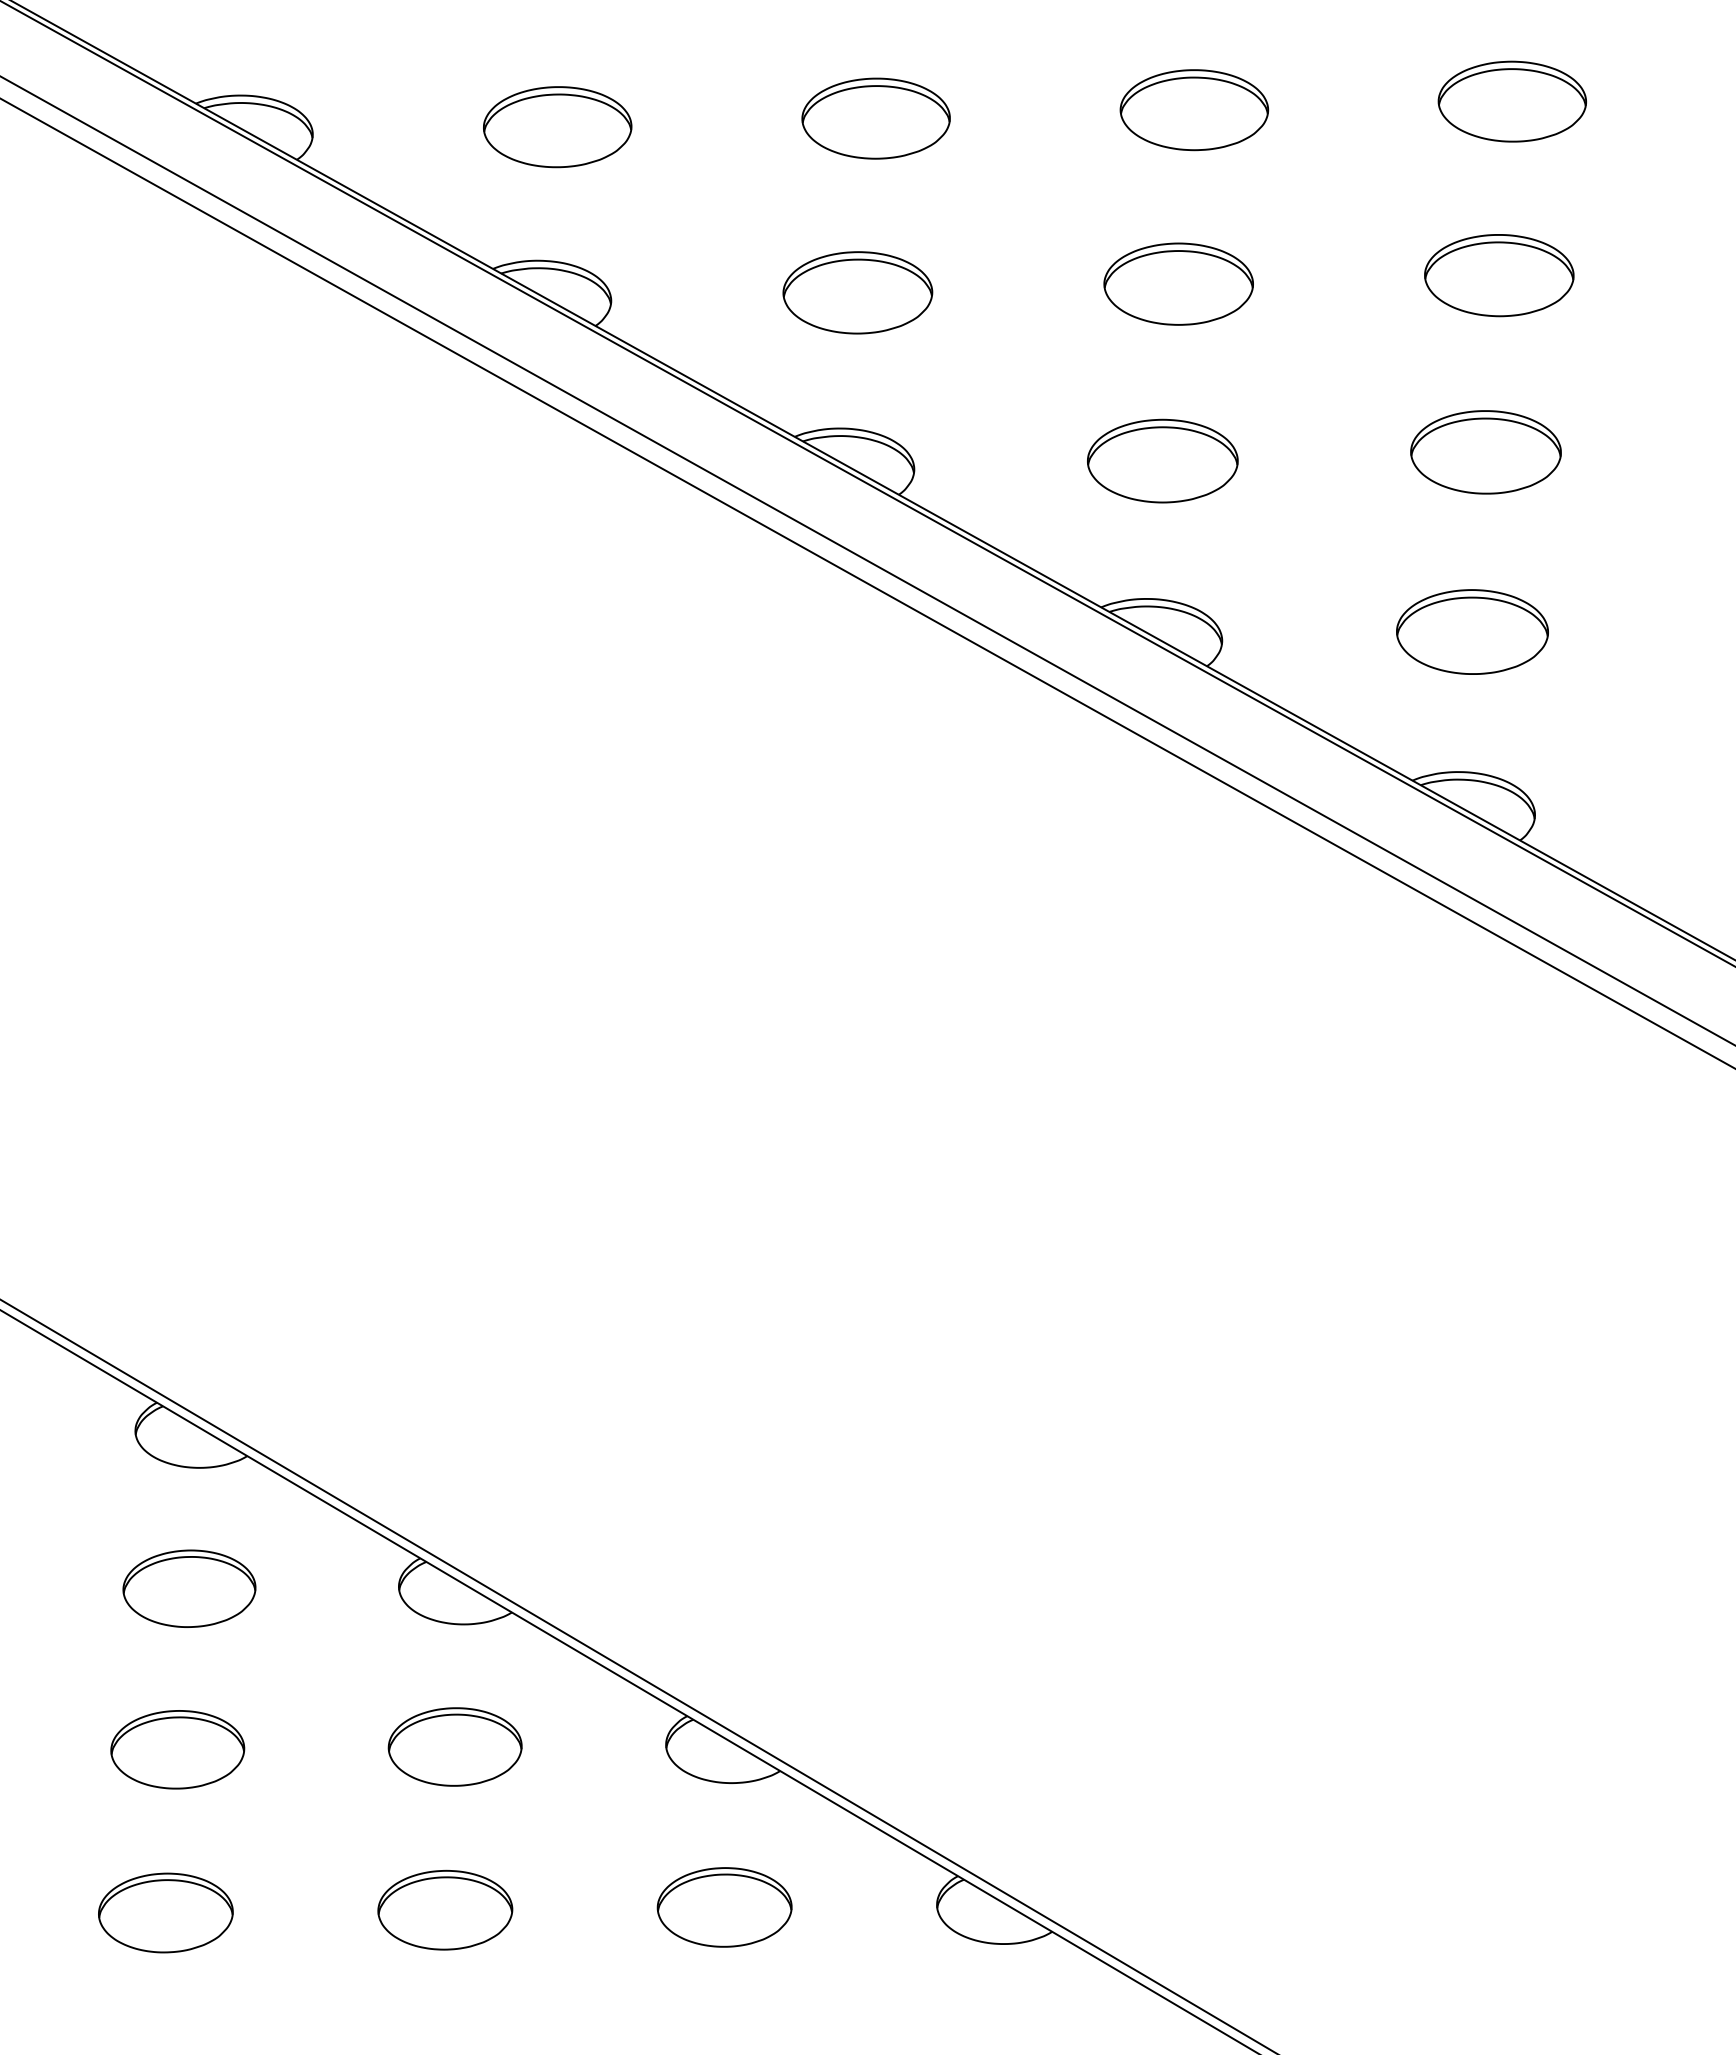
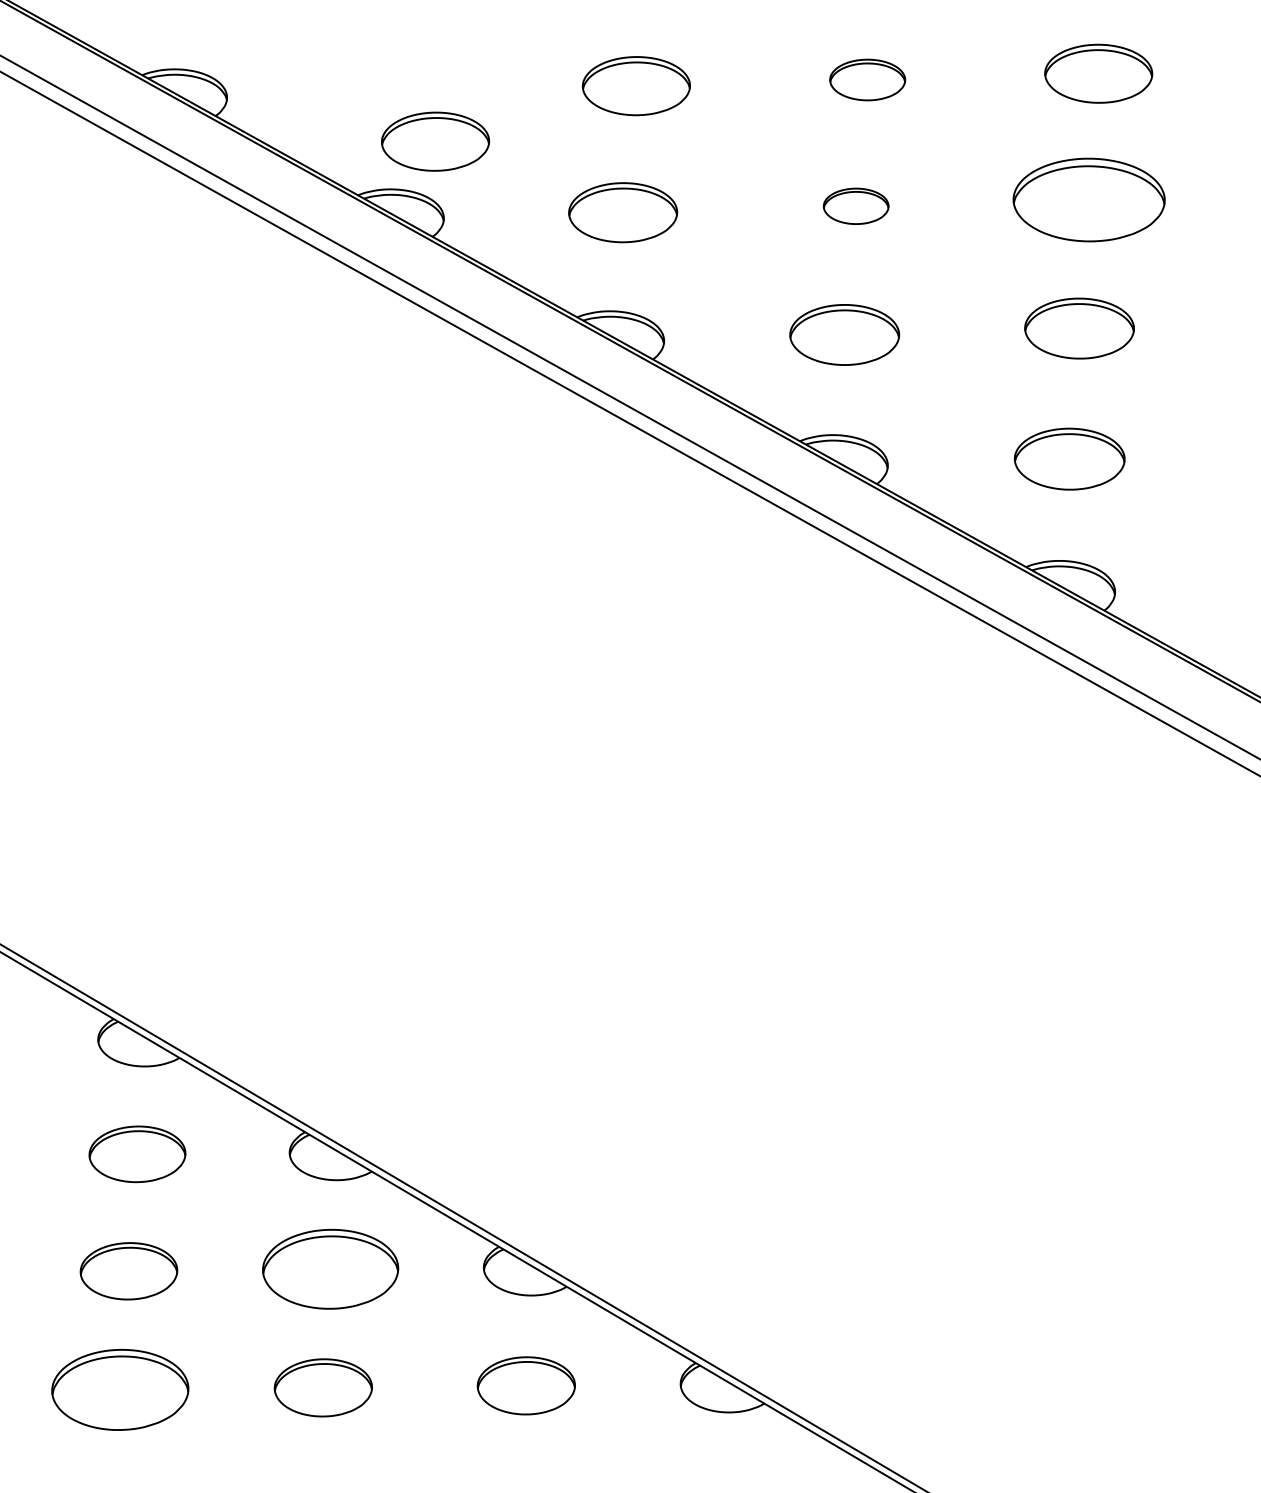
part: (1194, 110) -> (867, 80), size x0.7
part: (557, 127) -> (435, 141), moved
part: (1499, 275) -> (1089, 200), size x1.4
part: (1178, 283) -> (856, 205), size x0.6
part: (454, 1746) -> (330, 1268), size x1.4
part: (165, 1912) -> (120, 1389), size x1.4

